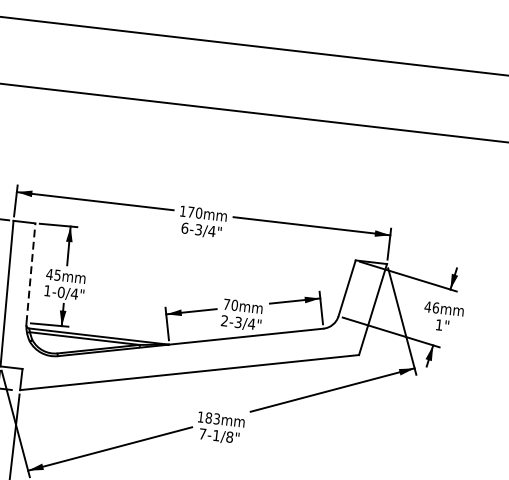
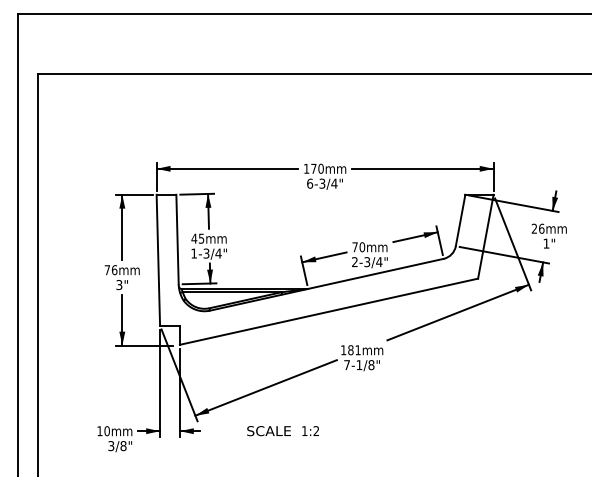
line: (30, 273) -> (177, 239), dashed -> solid
text: (61, 292) -> (206, 253), 1-0/4" -> 1-3/4"
text: (428, 306) -> (534, 228), 46 -> 26
text: (216, 419) -> (357, 350), 183 -> 181

